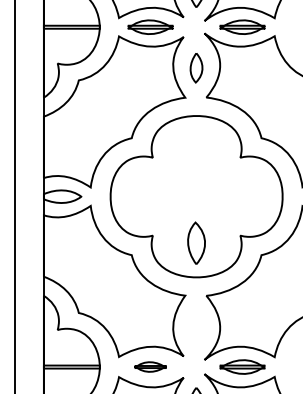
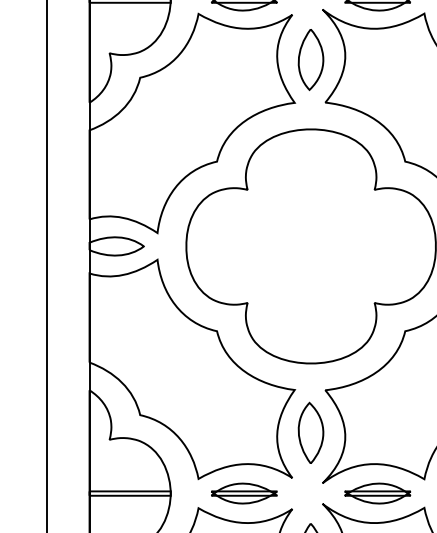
part: (196, 67) -> (310, 59), size x1.43
part: (196, 242) -> (310, 431), moved
part: (150, 366) -> (244, 492), size x1.43

